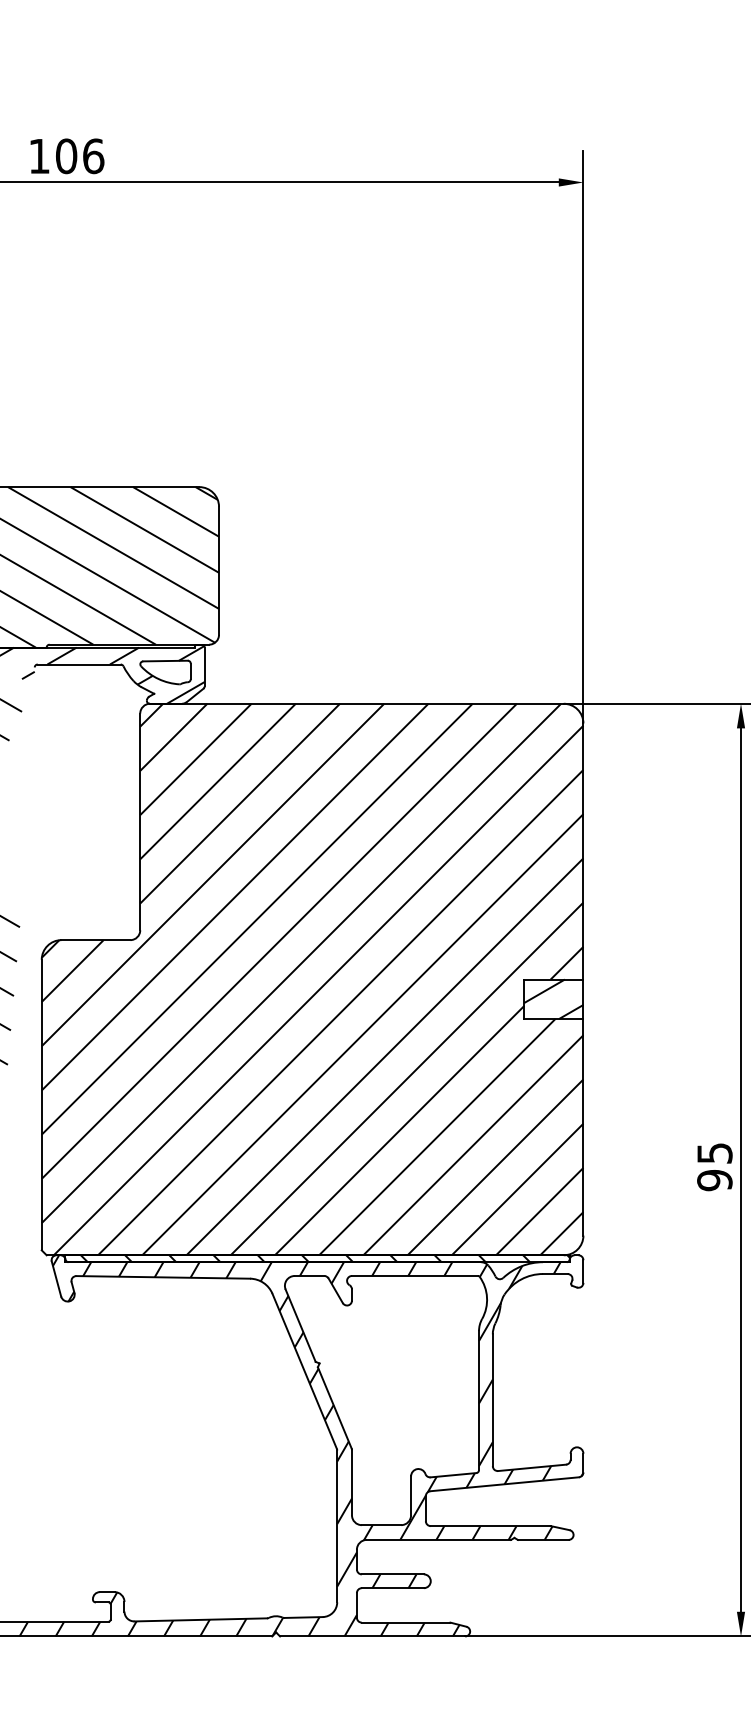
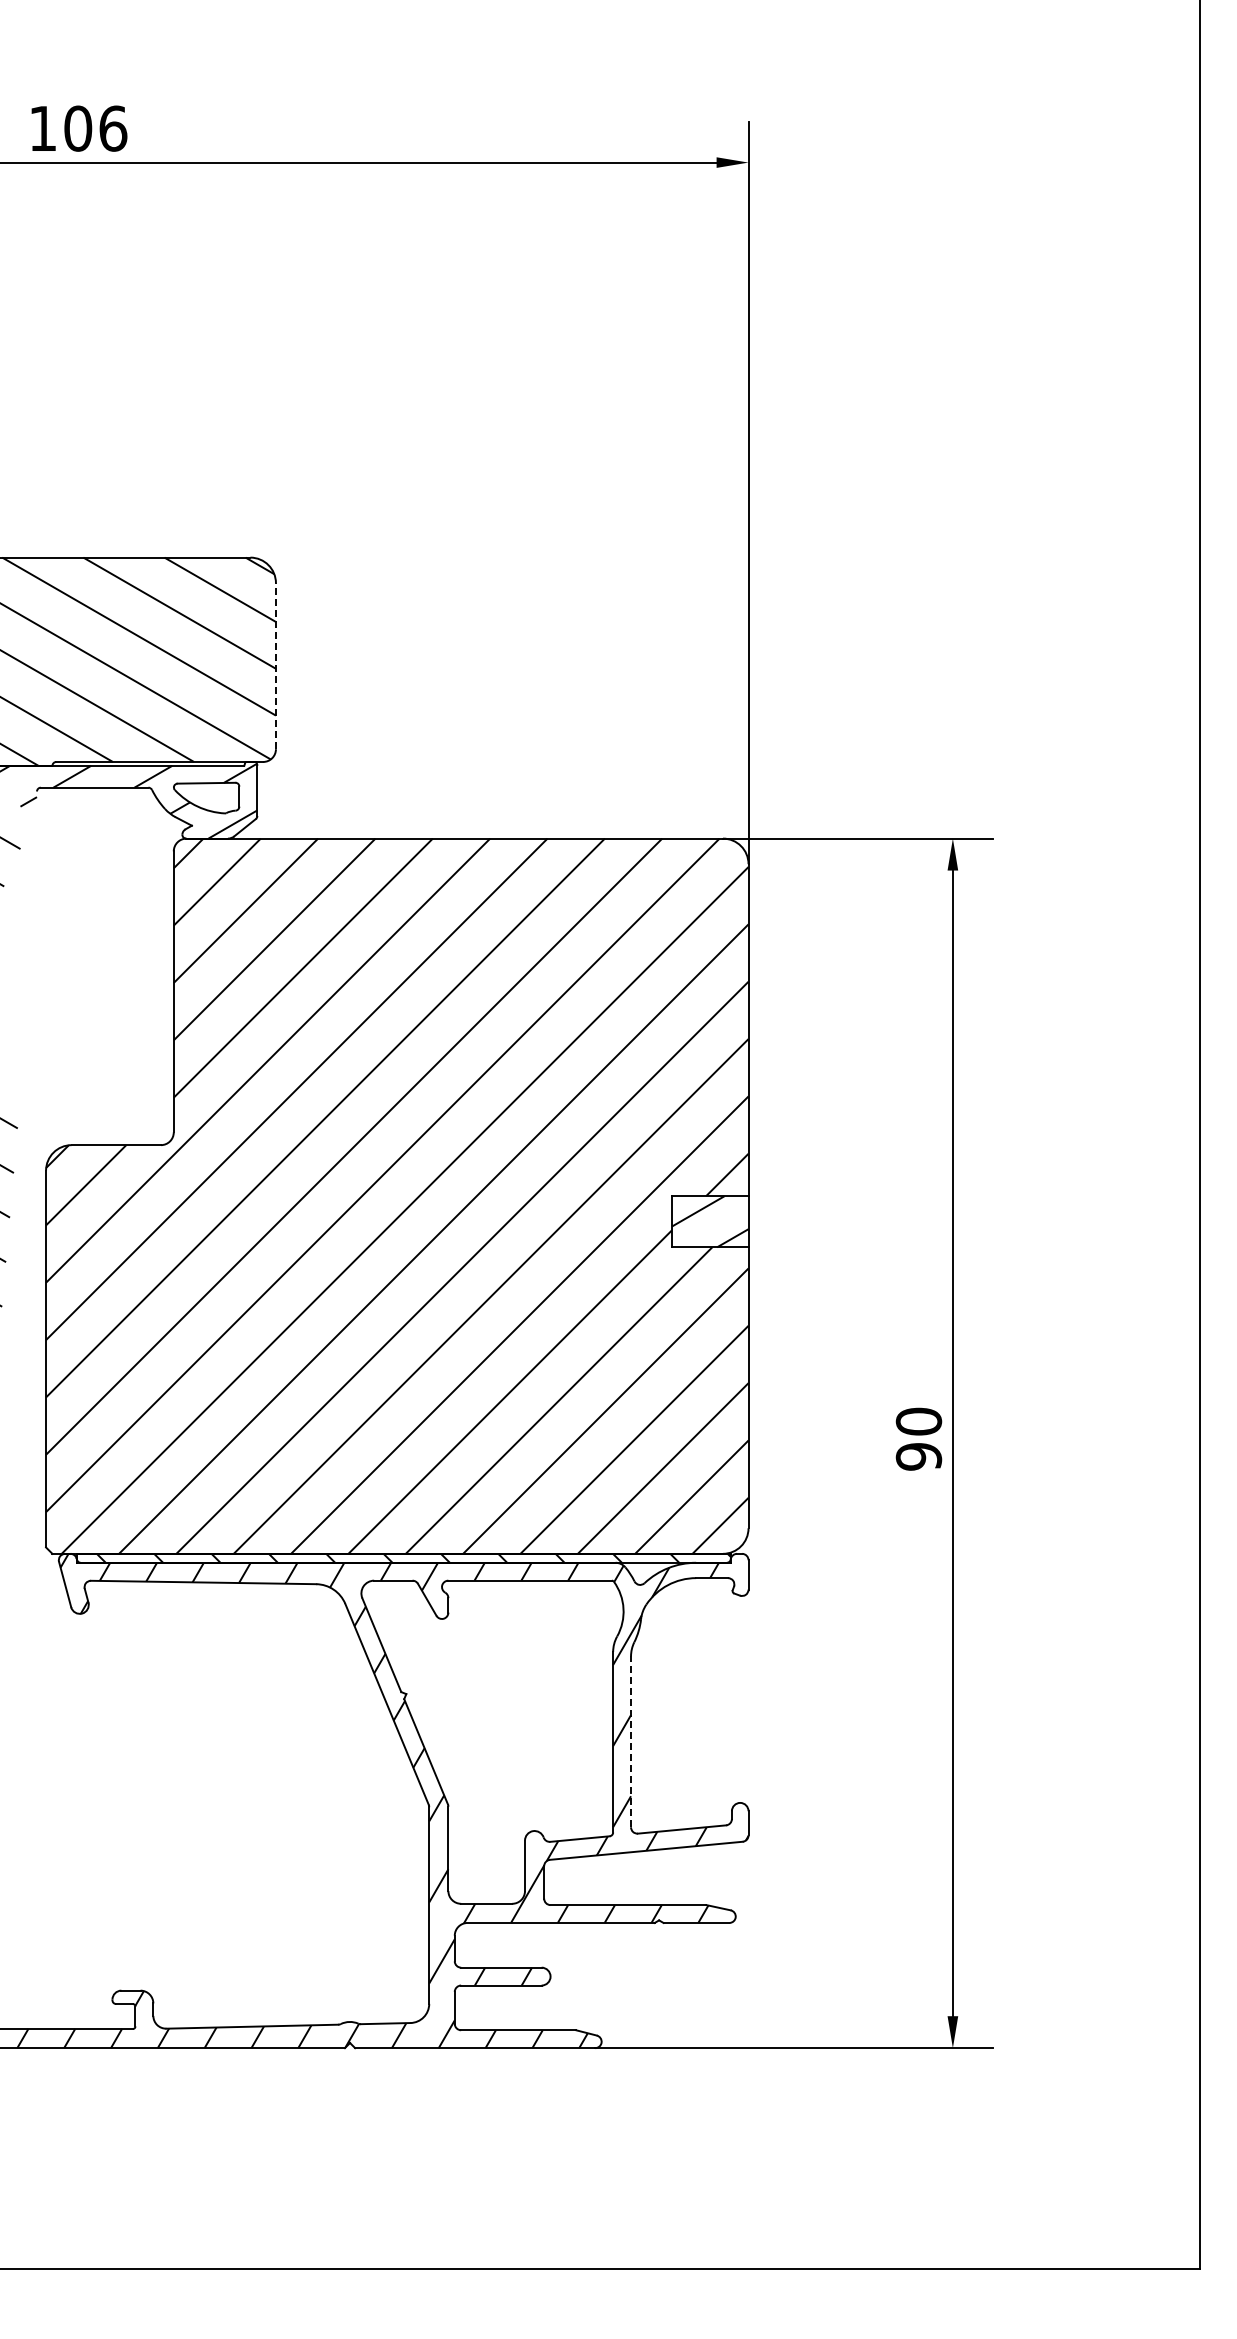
line: (218, 570) -> (275, 665), solid -> dashed
text: (714, 1153) -> (918, 1421), 95 -> 90
line: (493, 1399) -> (631, 1741), solid -> dashed

